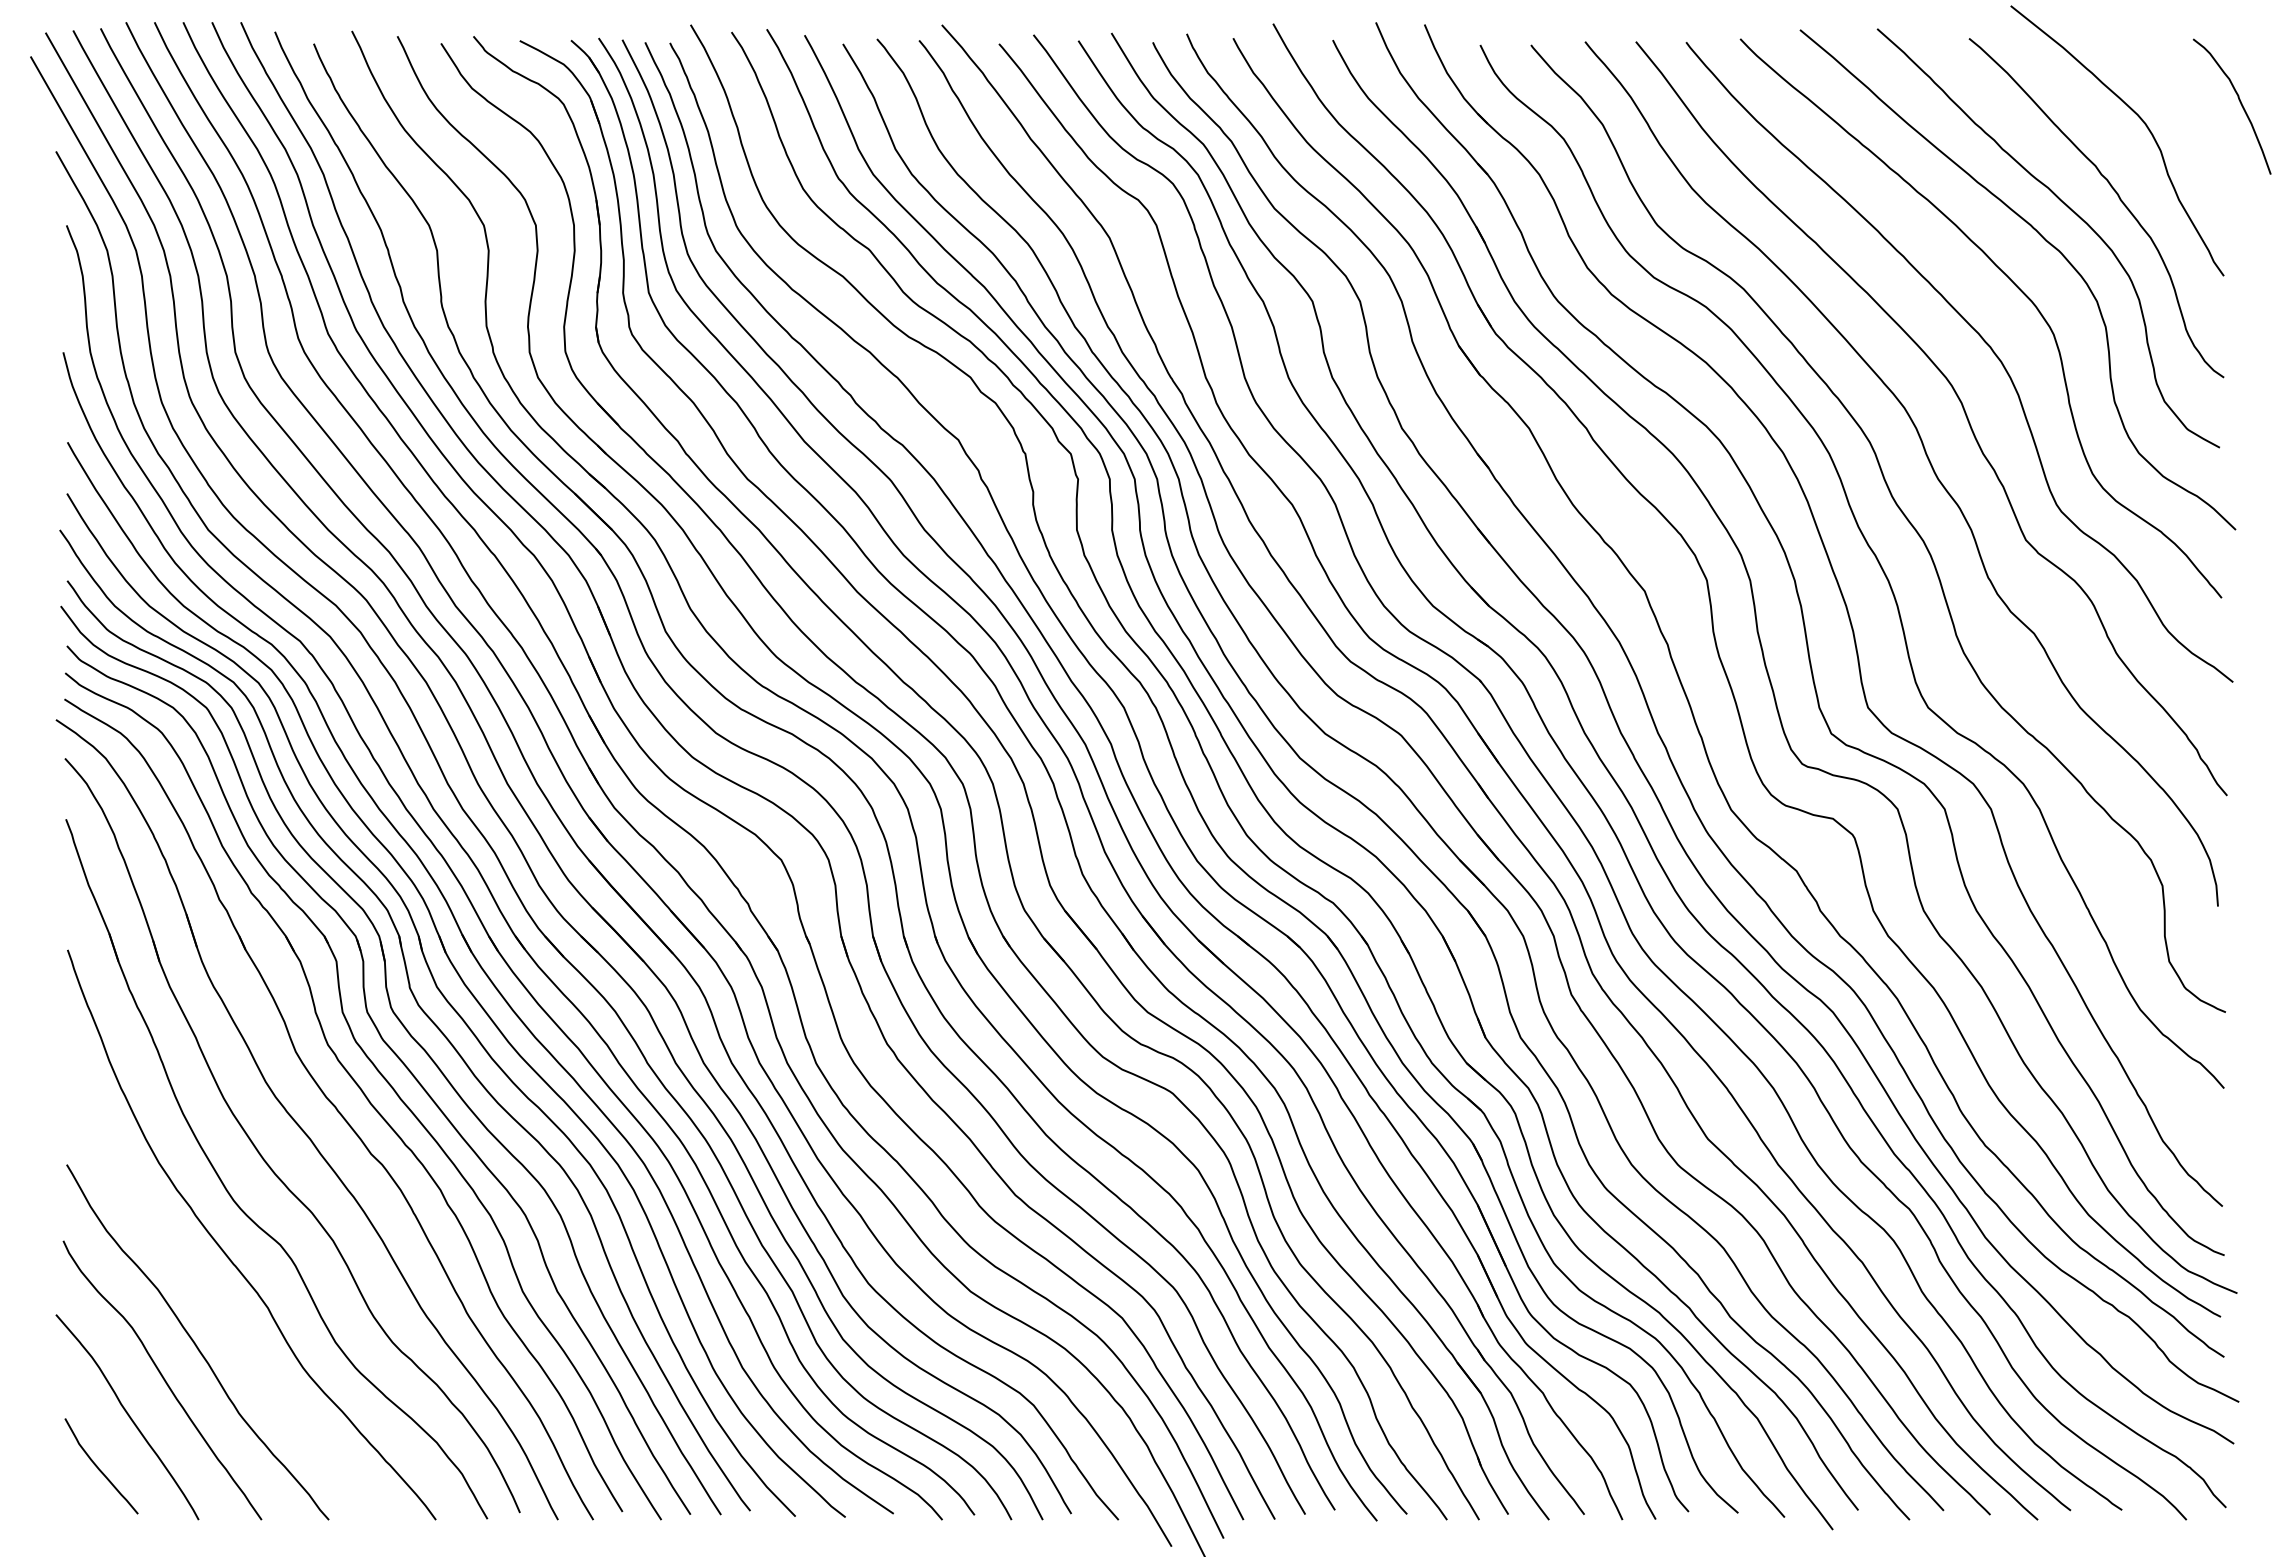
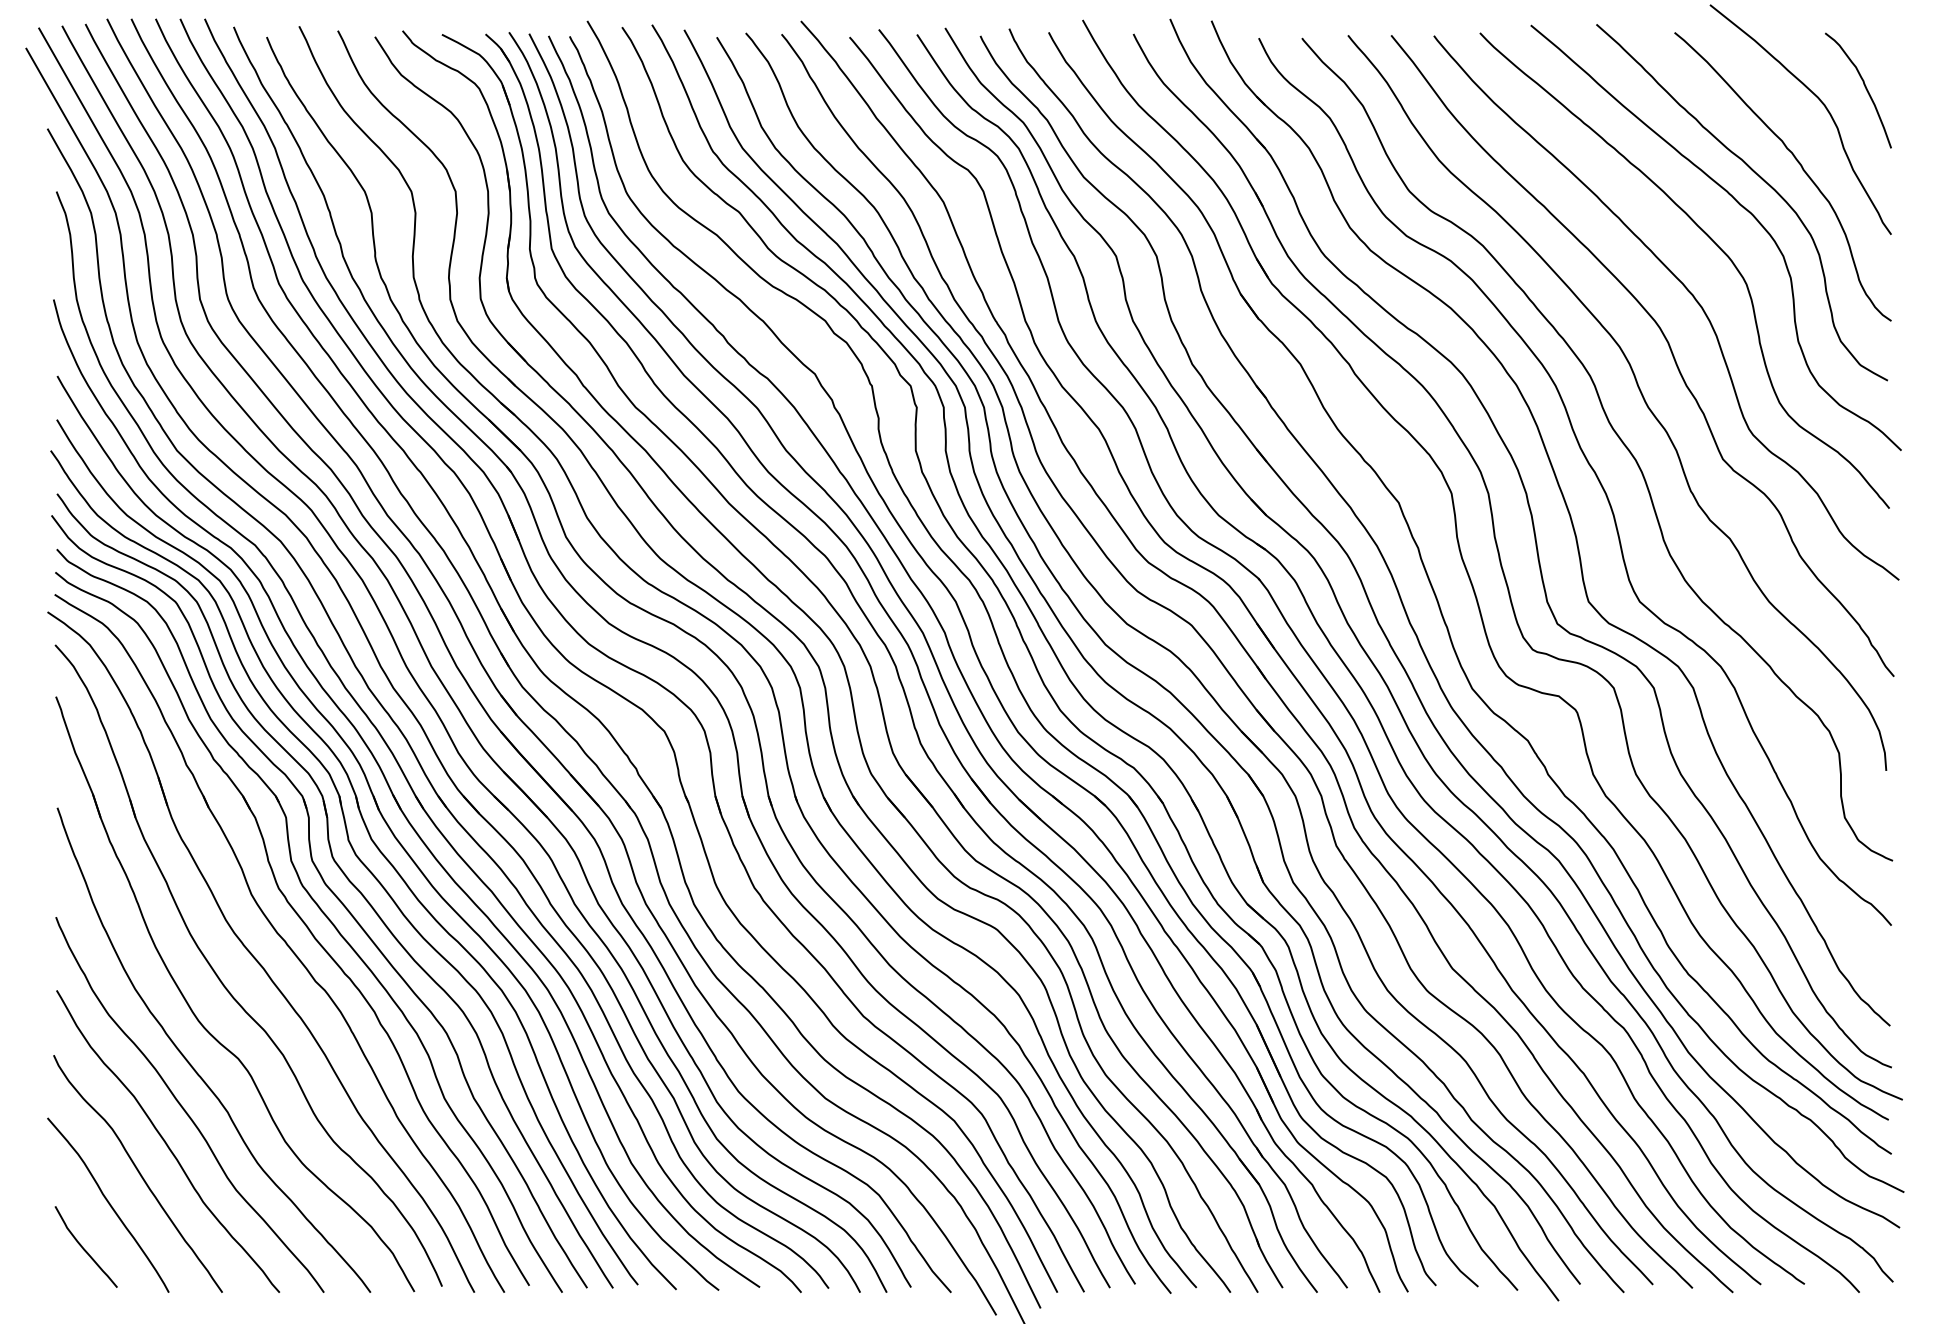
curve: (2239, 102) -> (1864, 87), moved
curve: (217, 1304) -> (184, 1109), added

